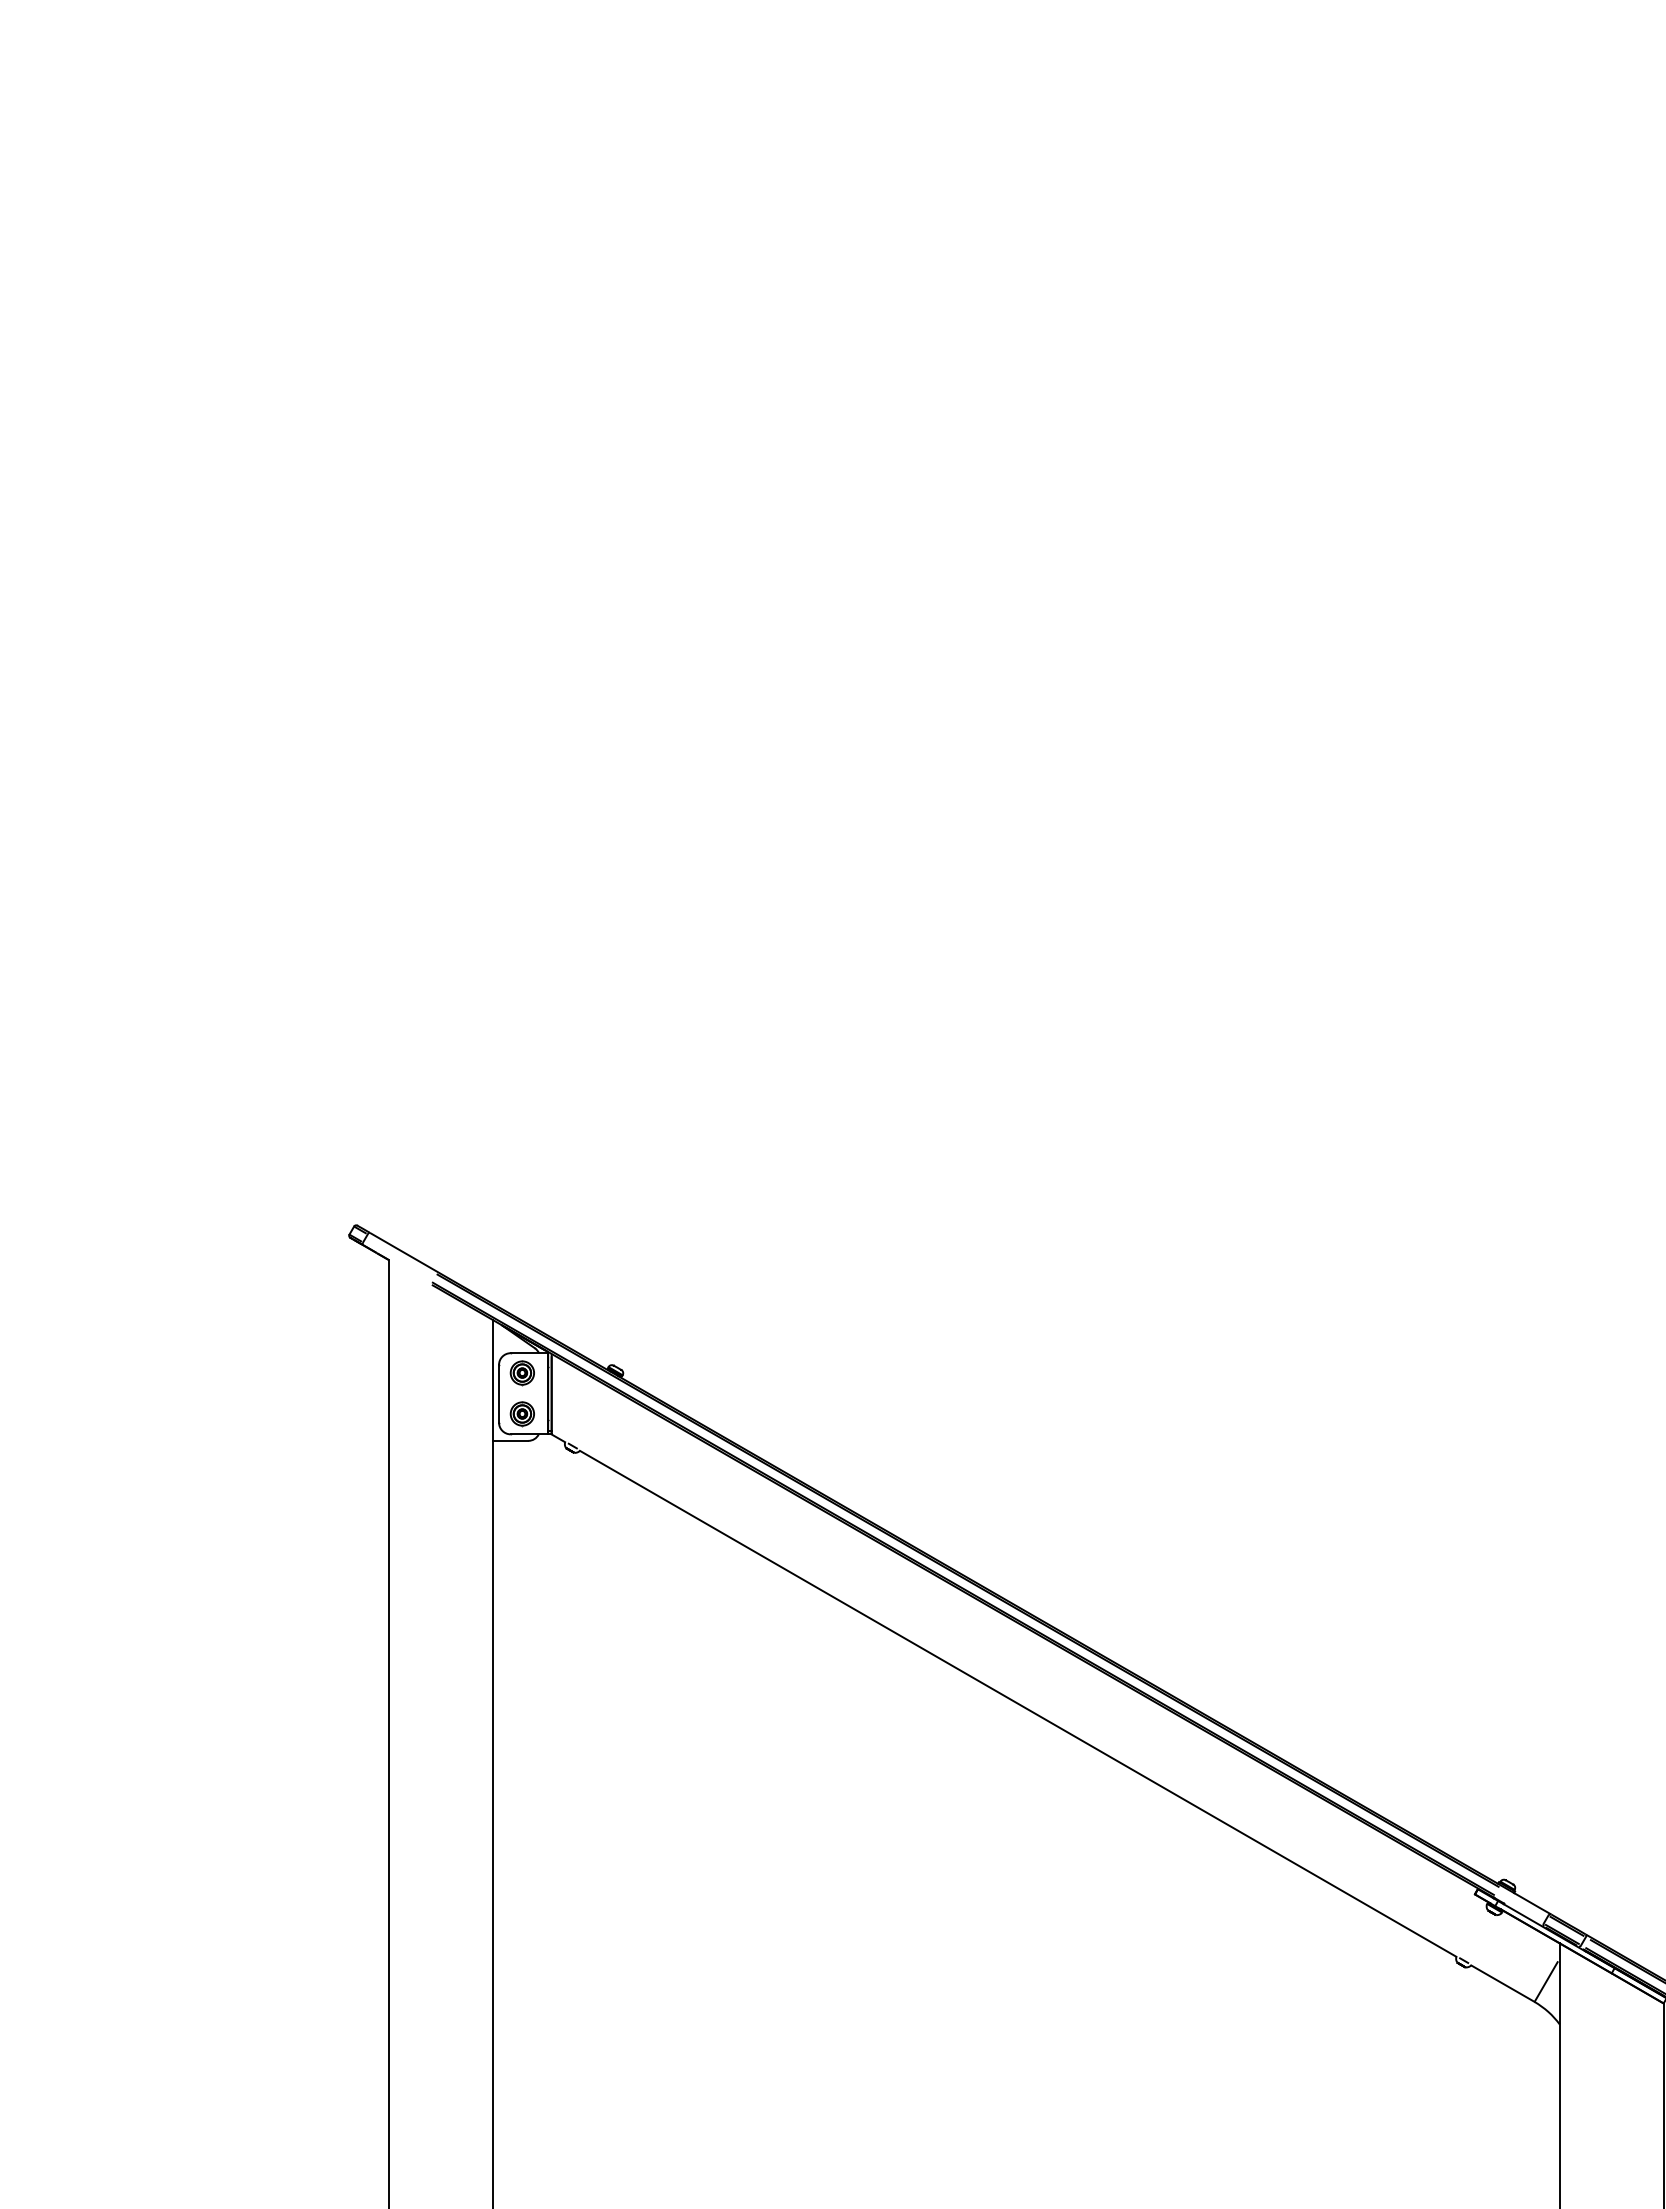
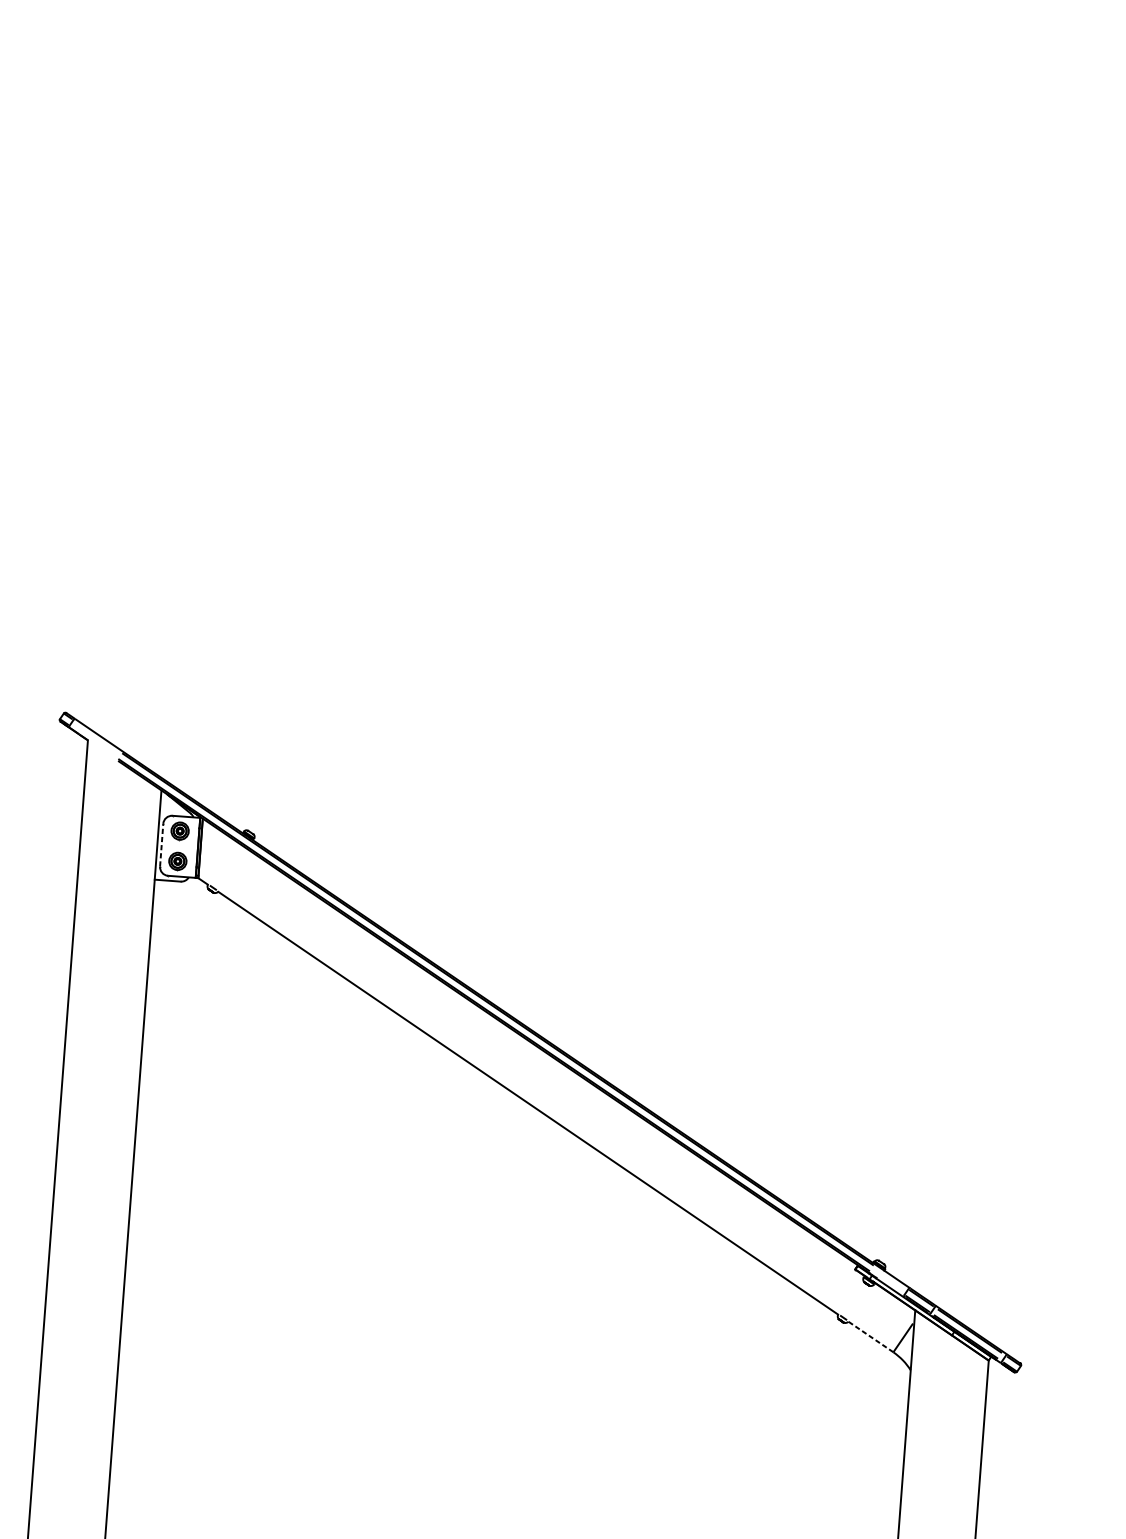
line: (499, 1393) -> (162, 844), solid -> dashed
line: (1502, 1983) -> (870, 1336), solid -> dashed

